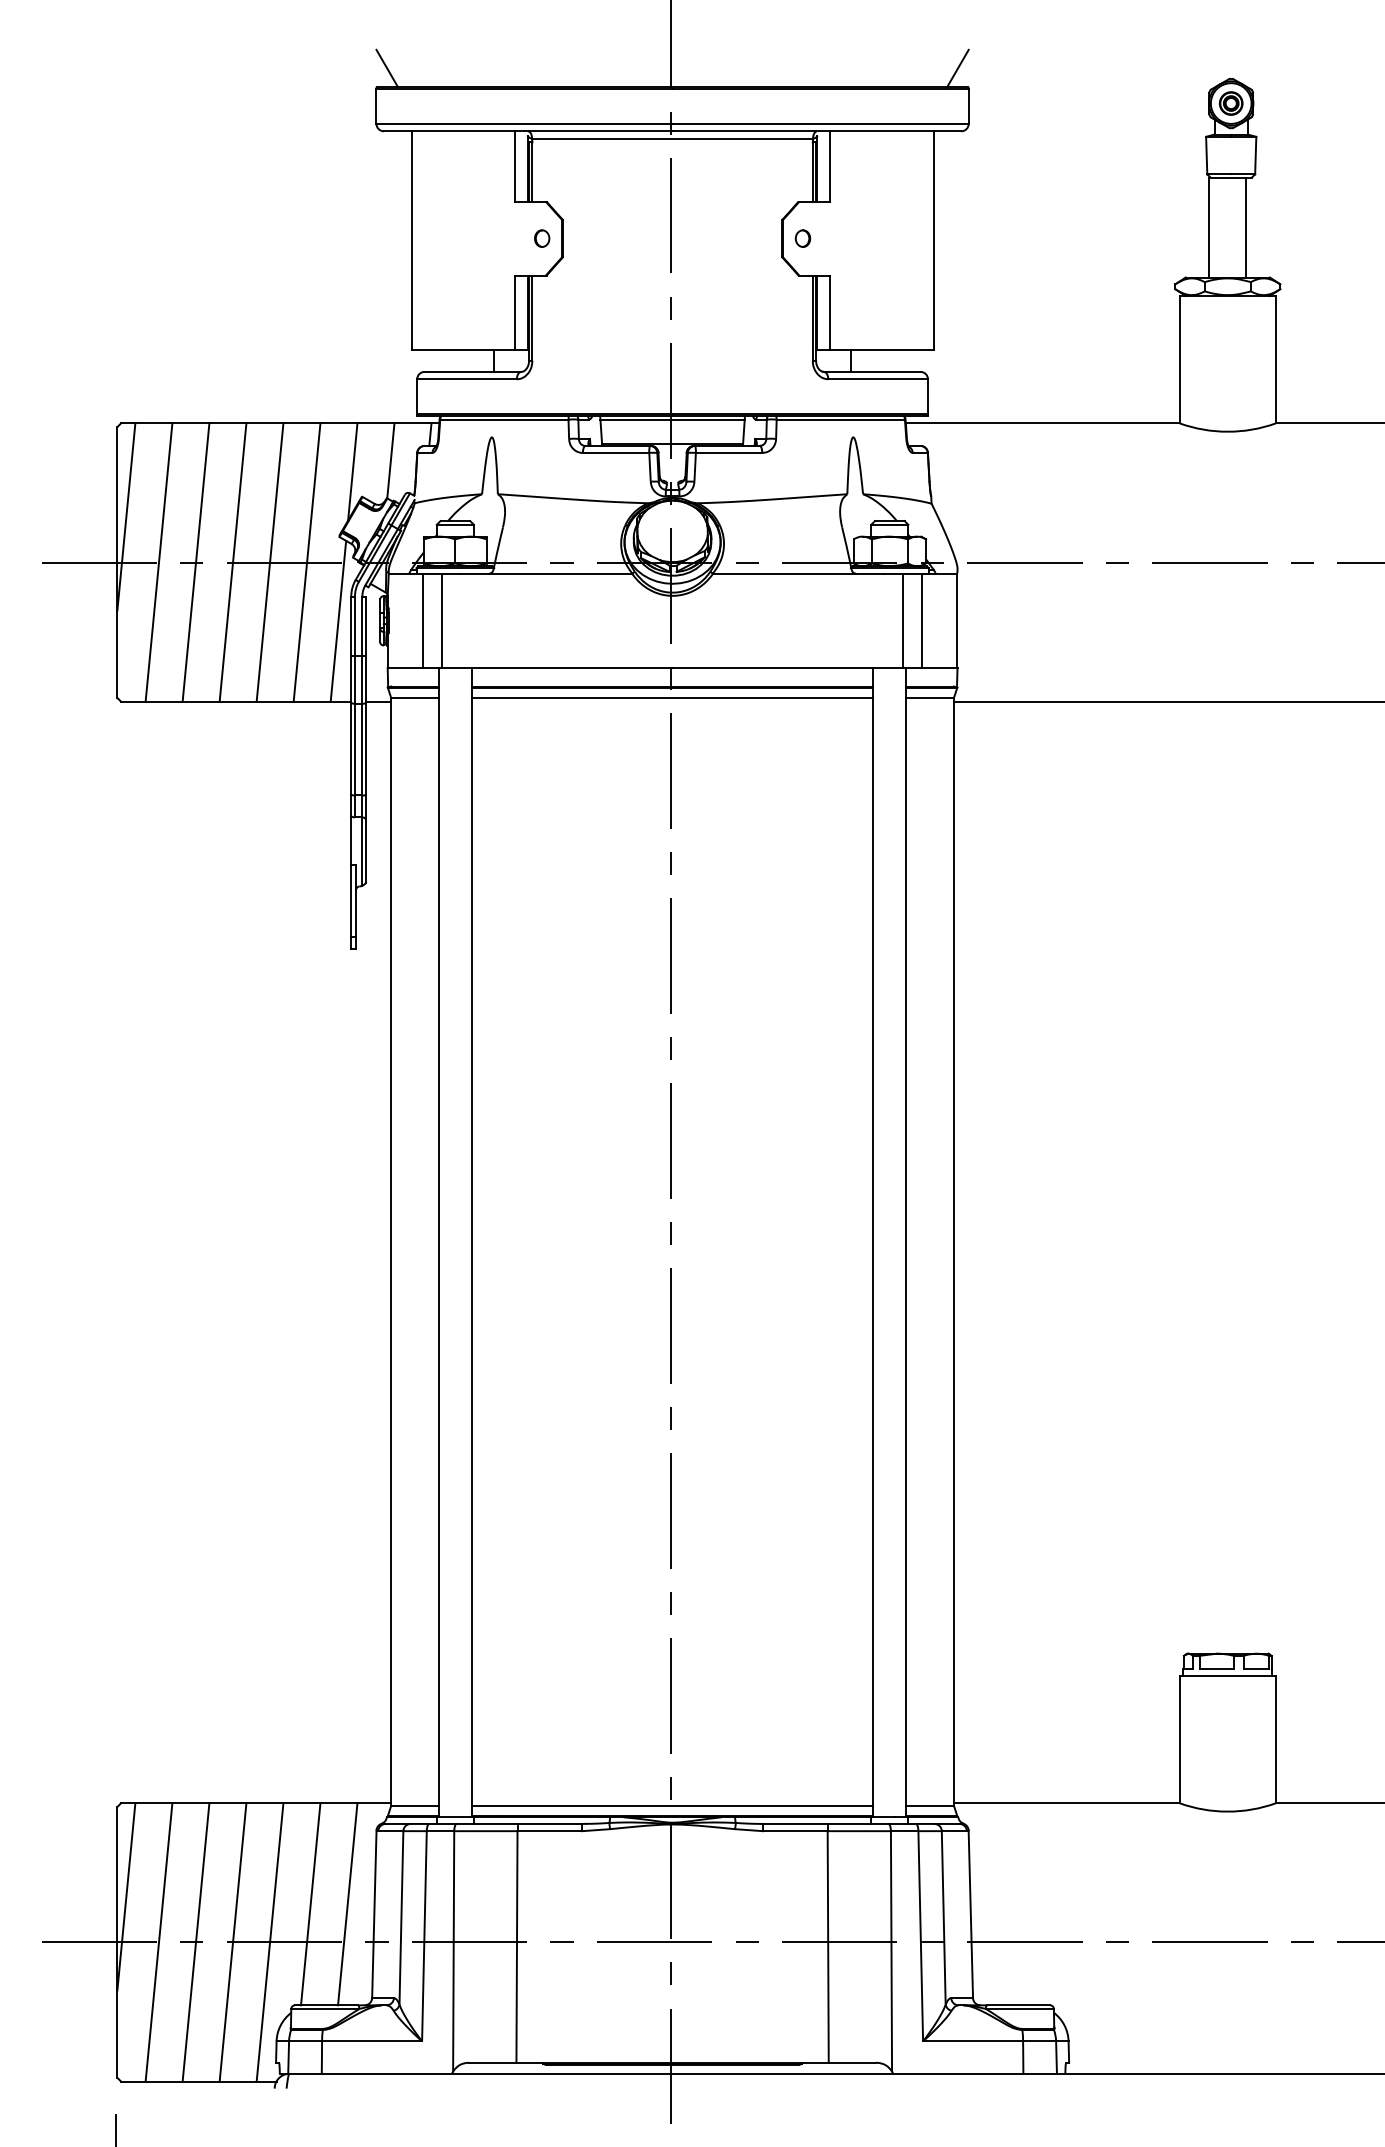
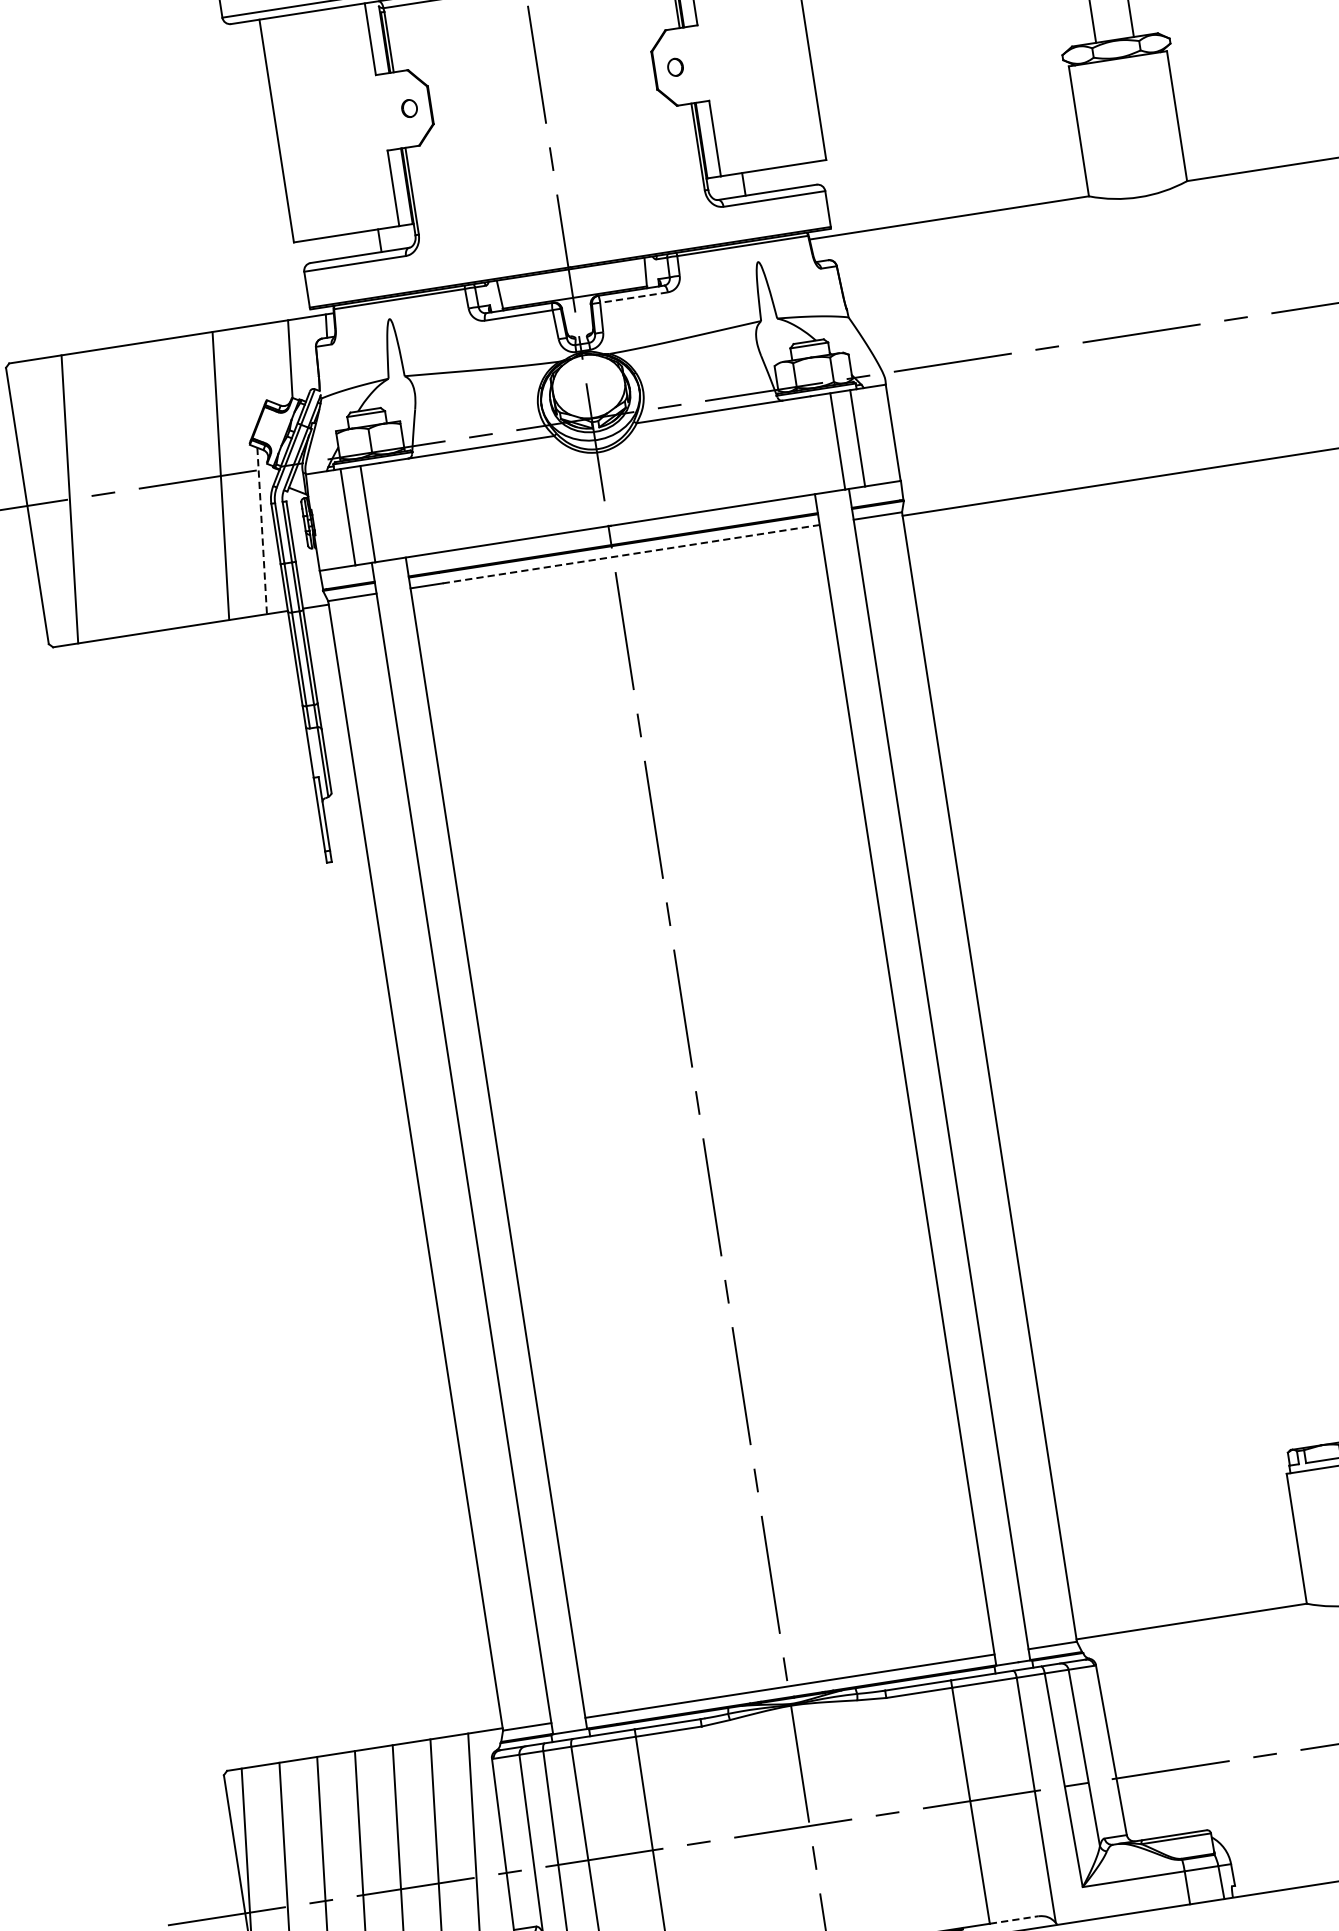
line: (672, 419) -> (571, 272), removed
line: (728, 452) -> (633, 297), solid -> dashed
line: (352, 471) -> (252, 376), removed
line: (126, 516) -> (29, 457), removed
line: (195, 562) -> (107, 493), removed
line: (232, 562) -> (144, 487), removed
line: (269, 562) -> (182, 481), removed
line: (338, 621) -> (262, 531), solid -> dashed
line: (688, 698) -> (631, 554), solid -> dashed
line: (852, 2062) -> (1014, 1919), solid -> dashed

